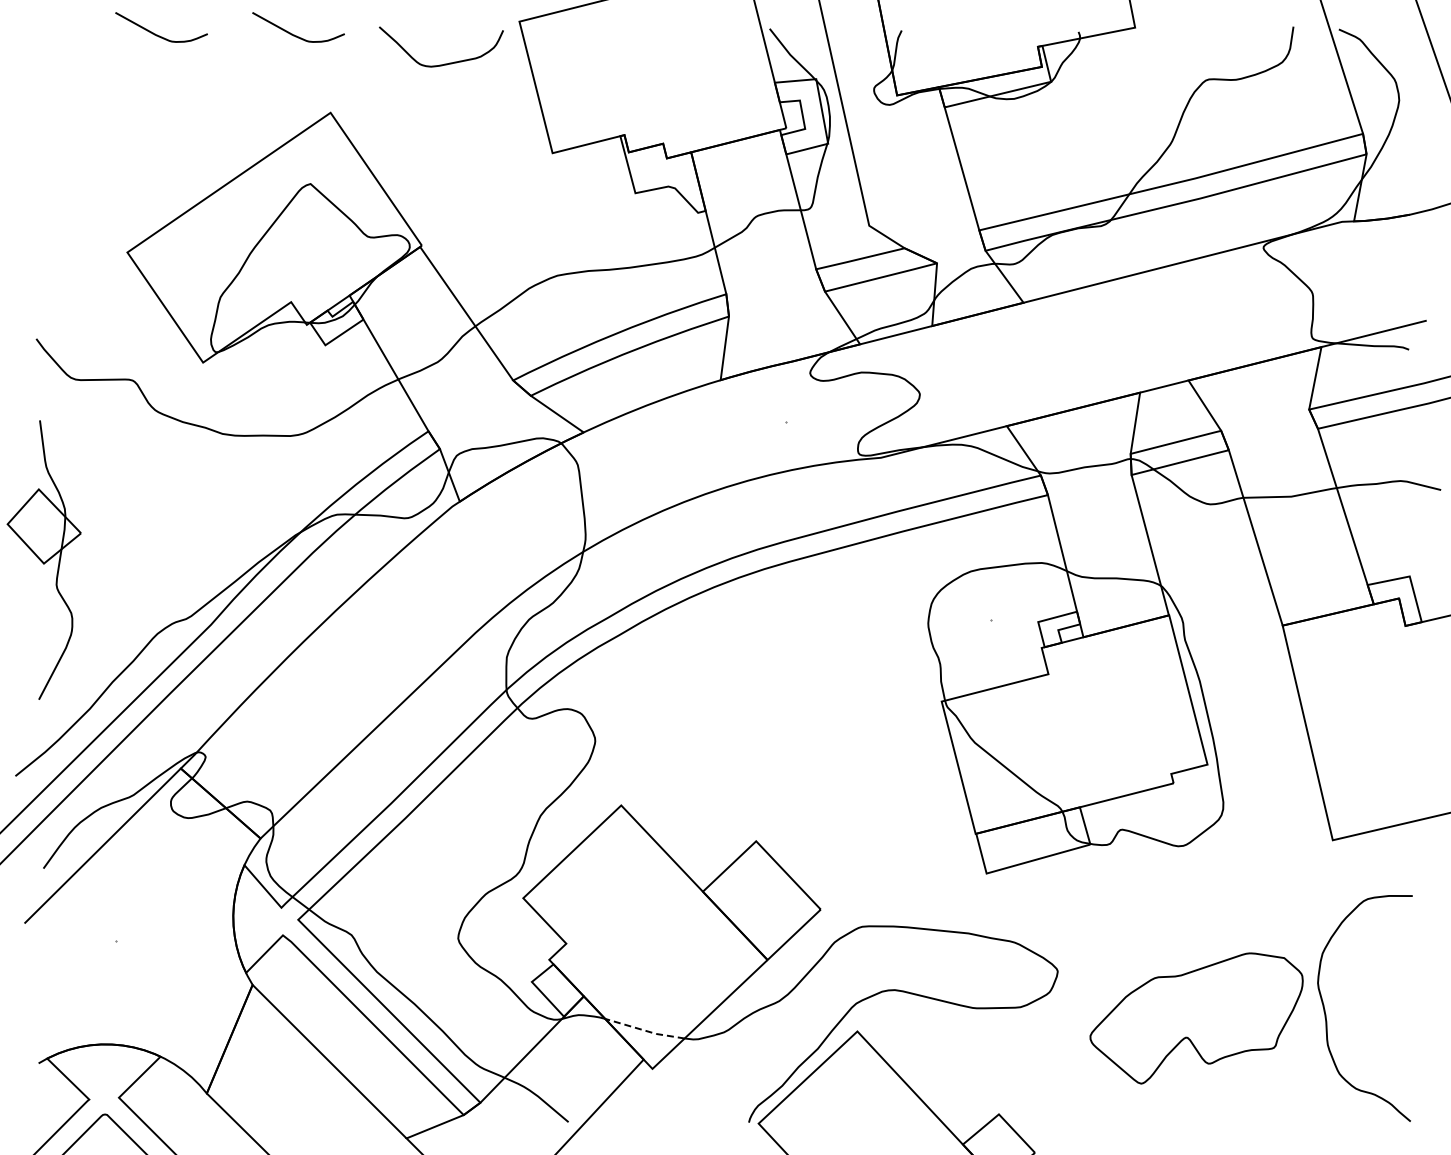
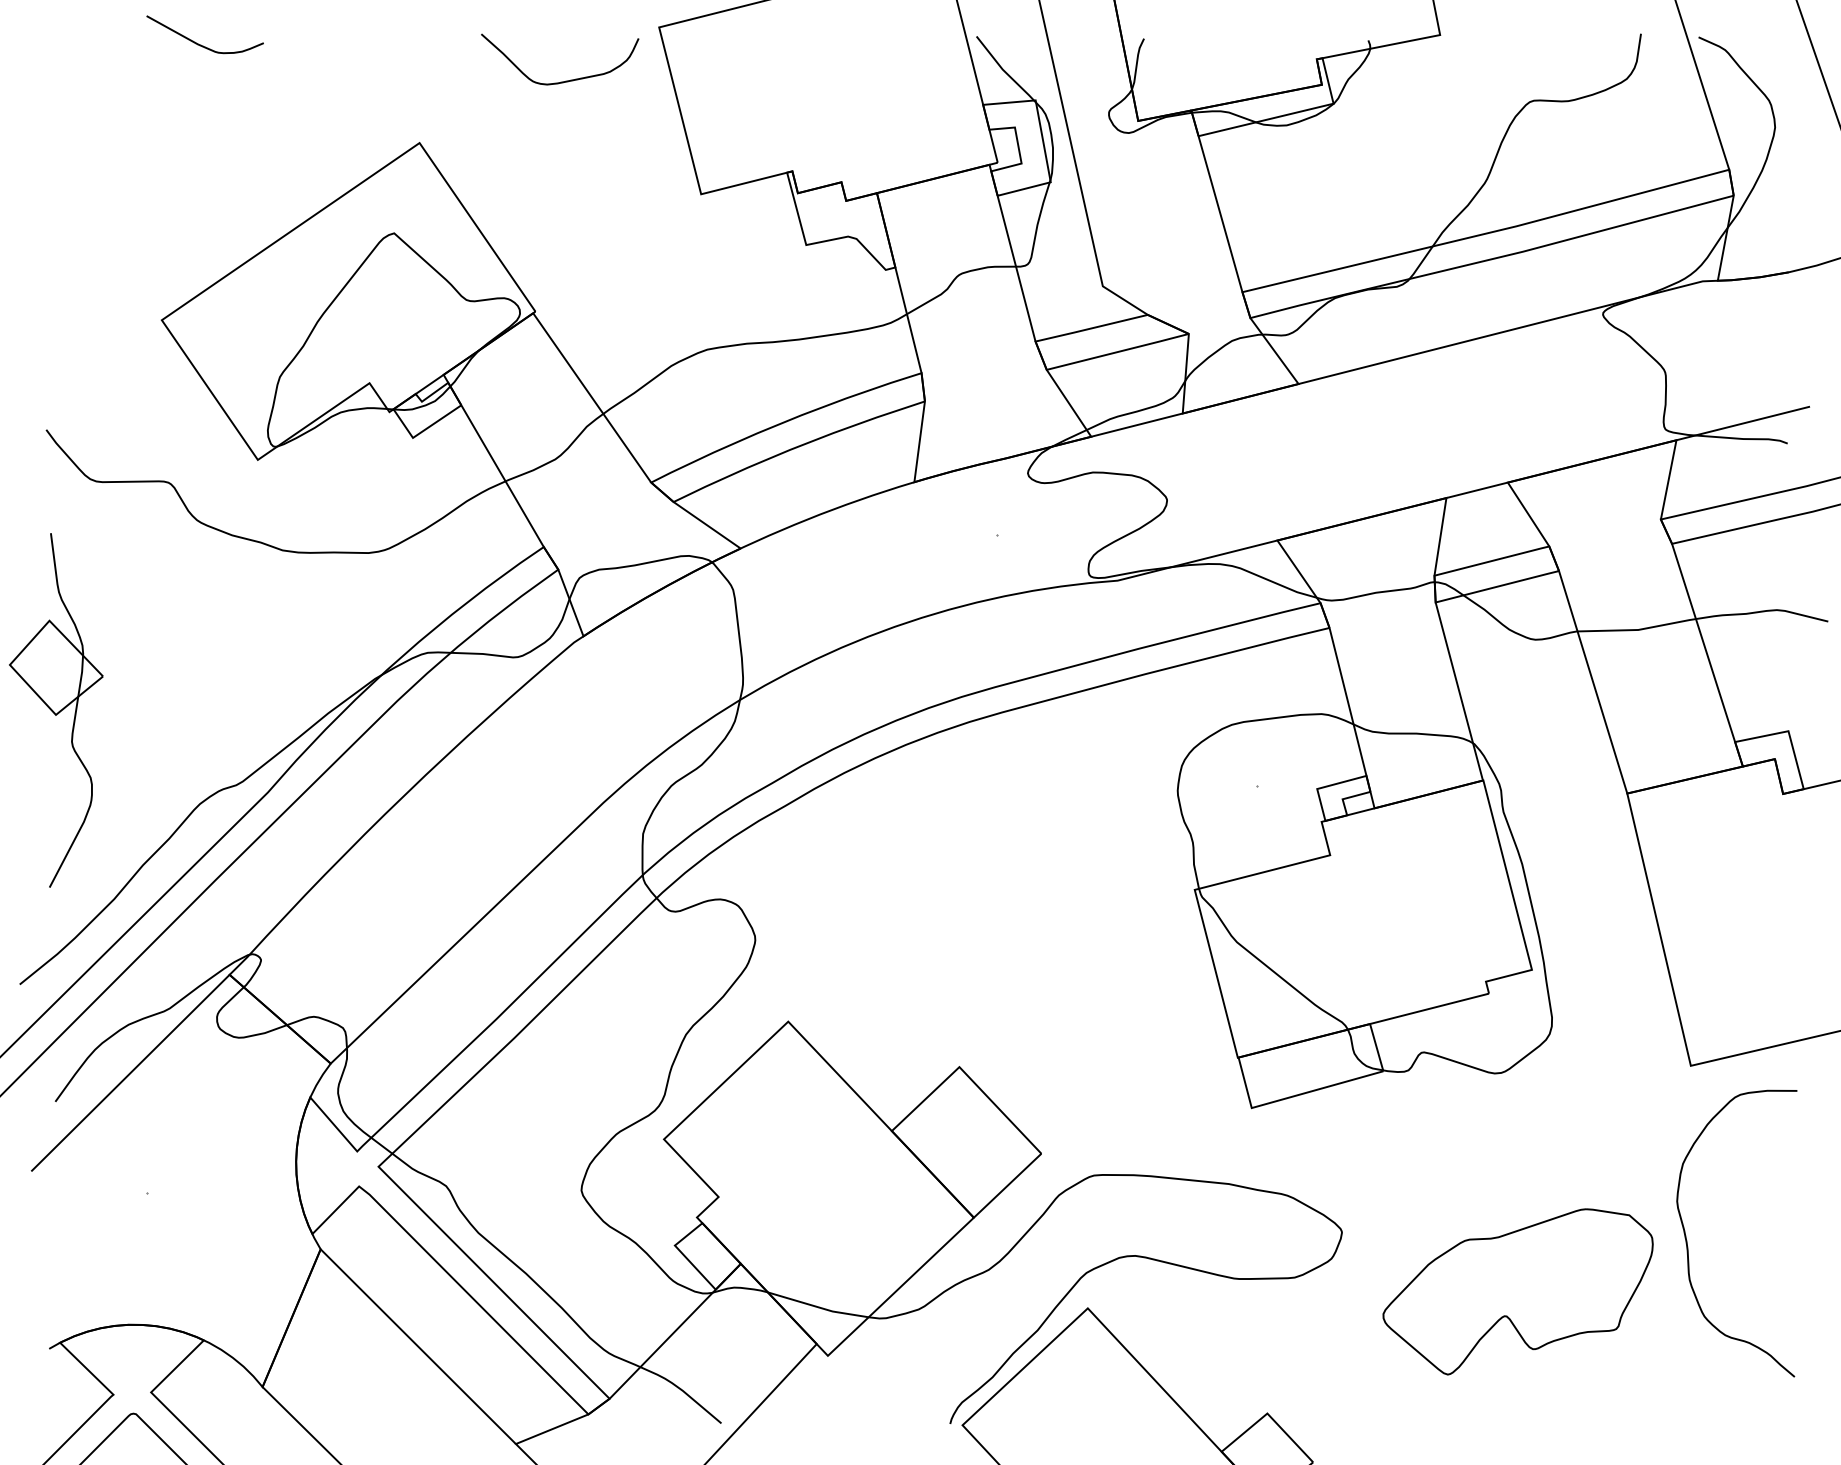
curve: (294, 34) -> (373, 43), removed
curve: (1326, 1014) -> (1687, 1241), moved
line: (644, 1030) -> (817, 1307), dashed -> solid

